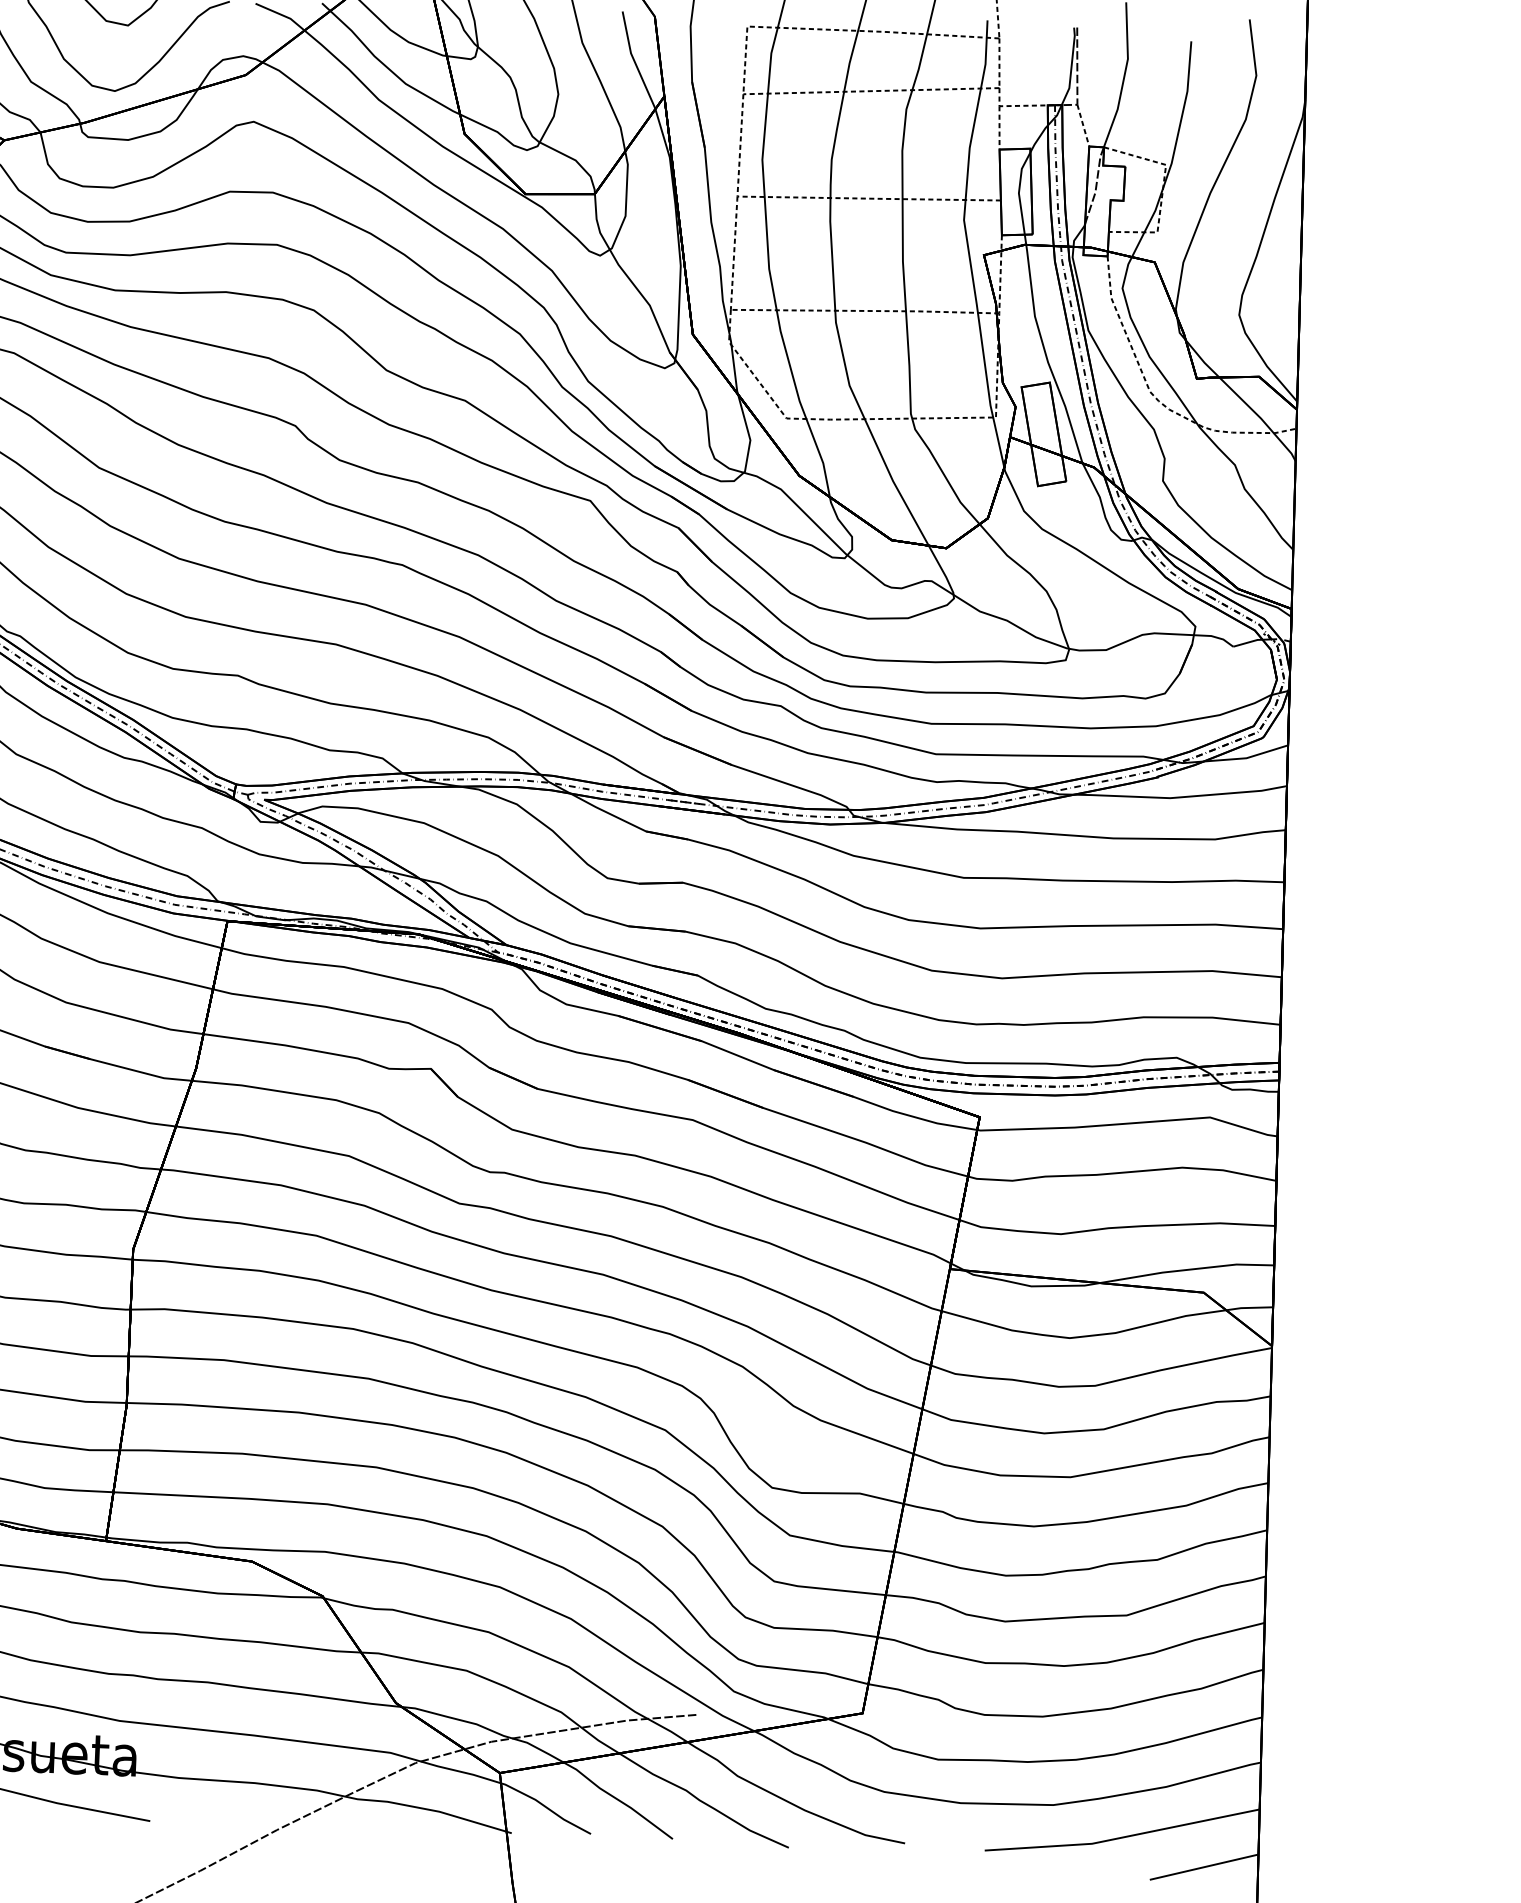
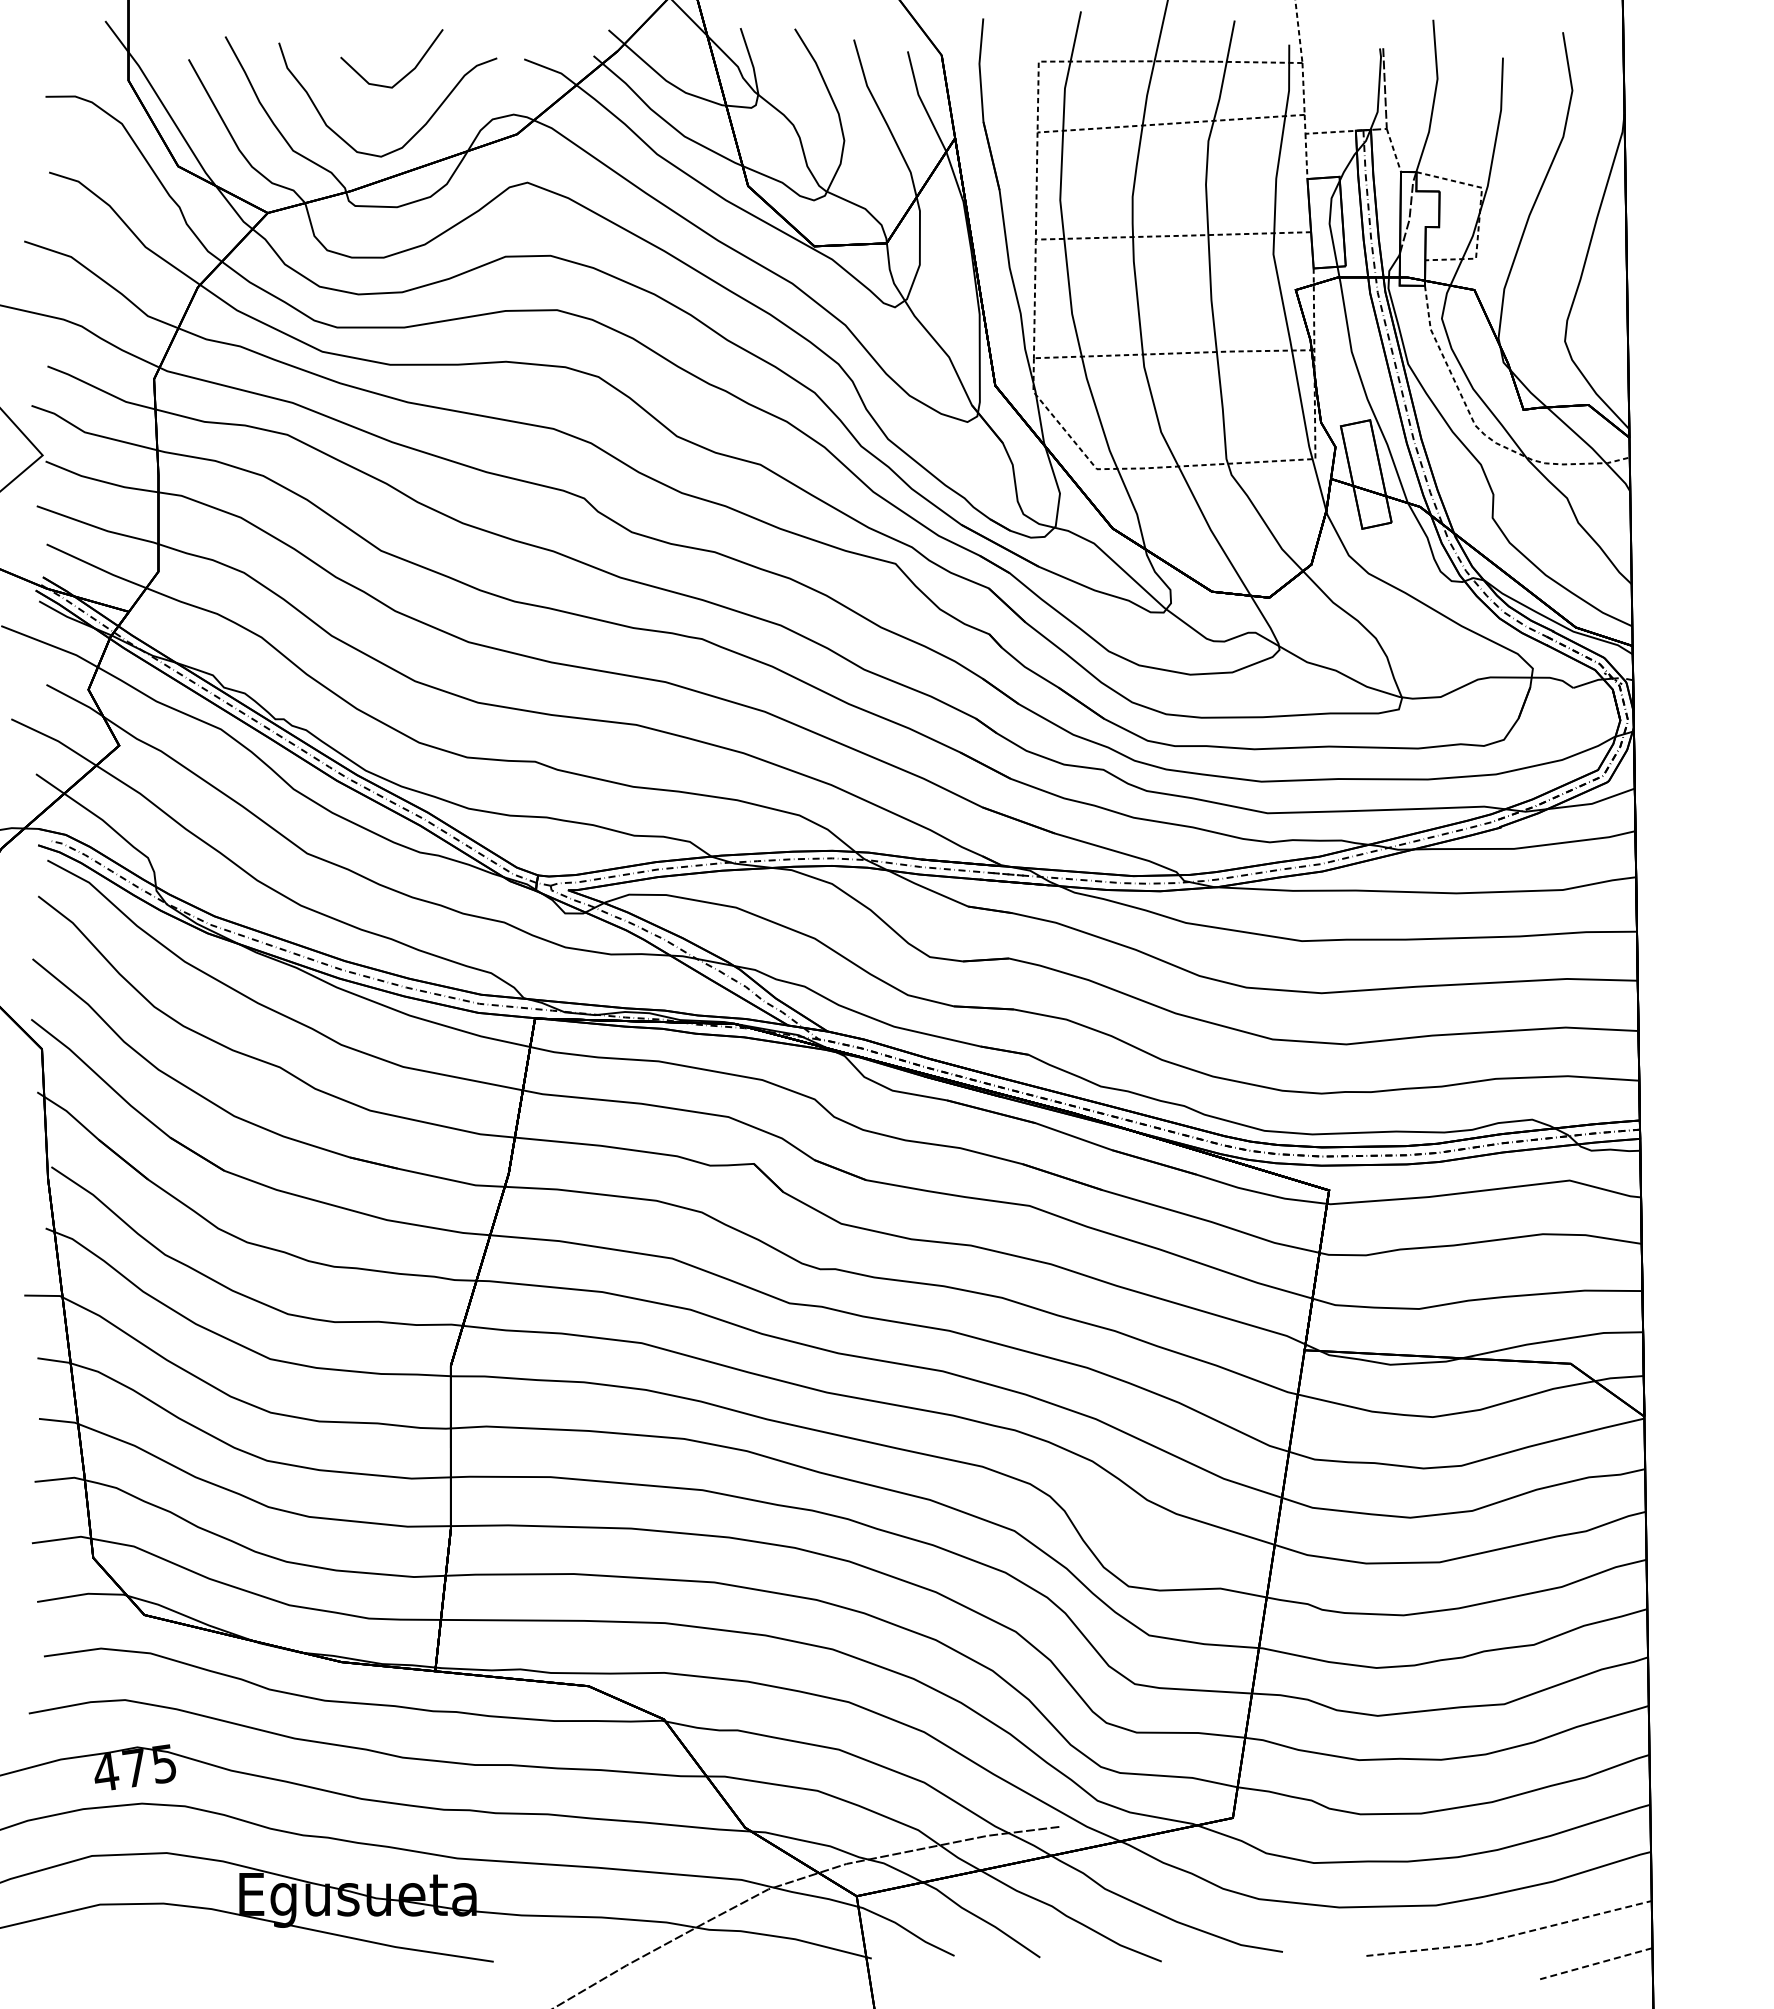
line: (1123, 1837) -> (1510, 1936), solid -> dashed
line: (1203, 1866) -> (1595, 1963), solid -> dashed

